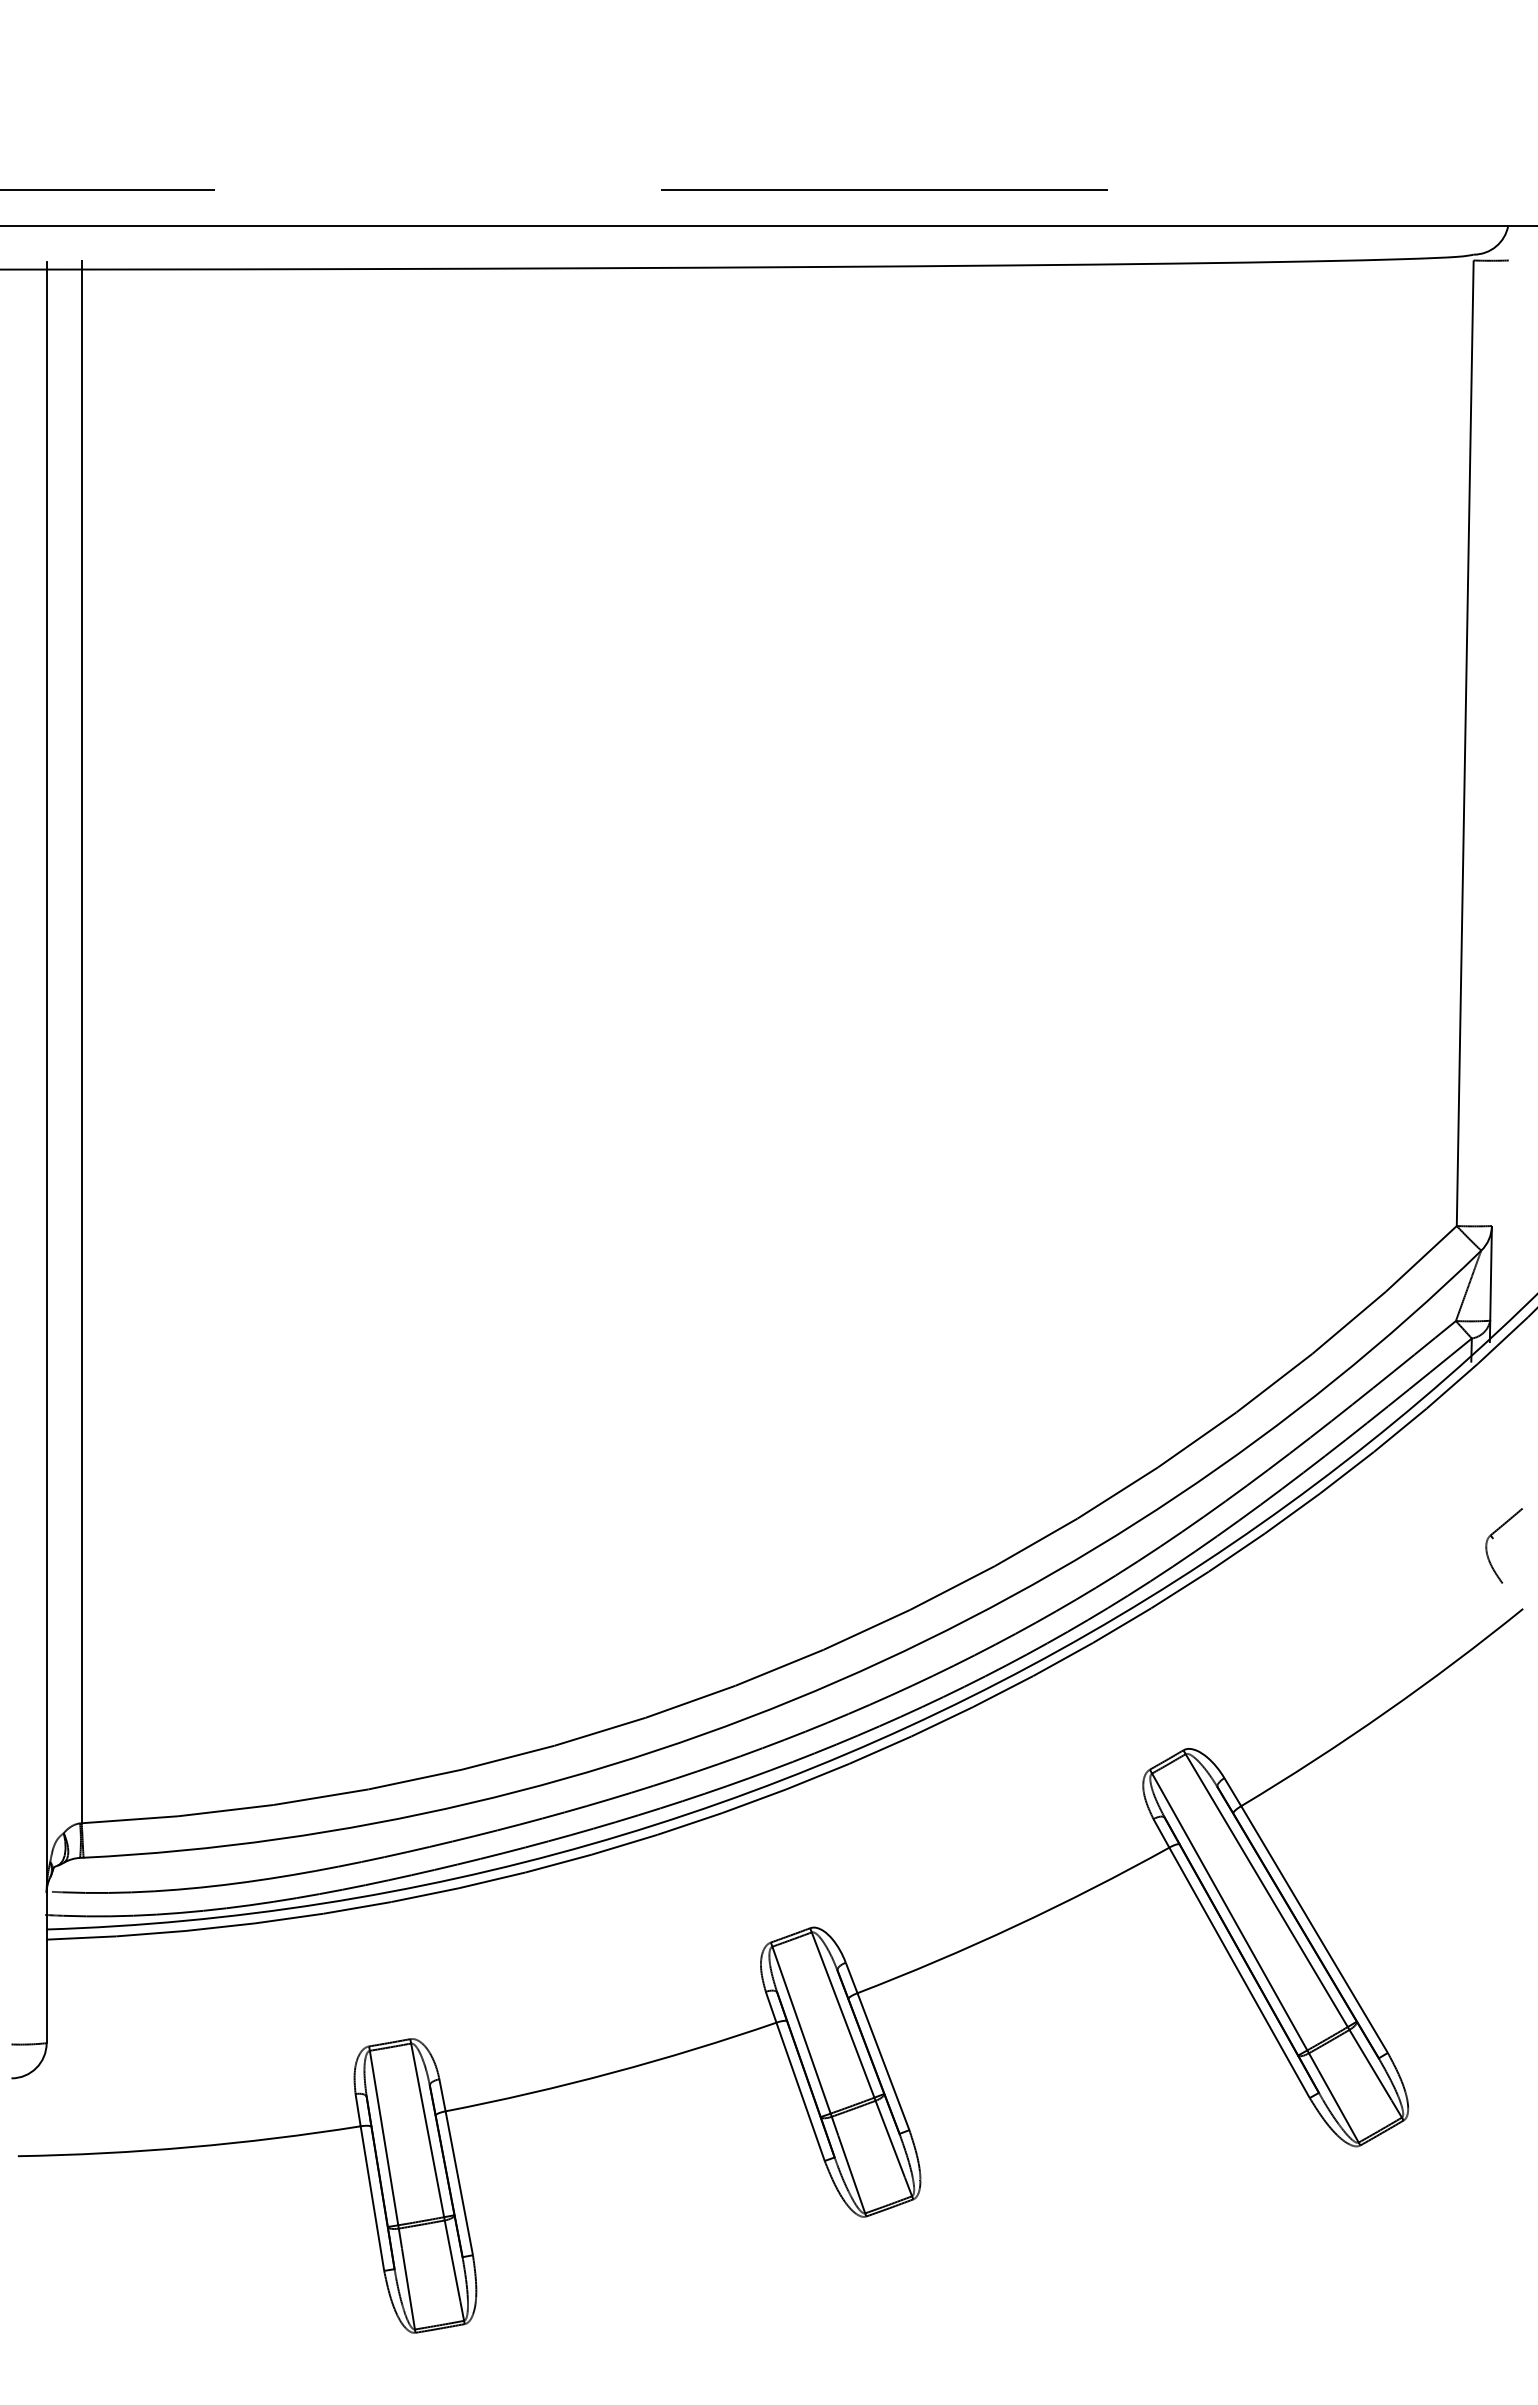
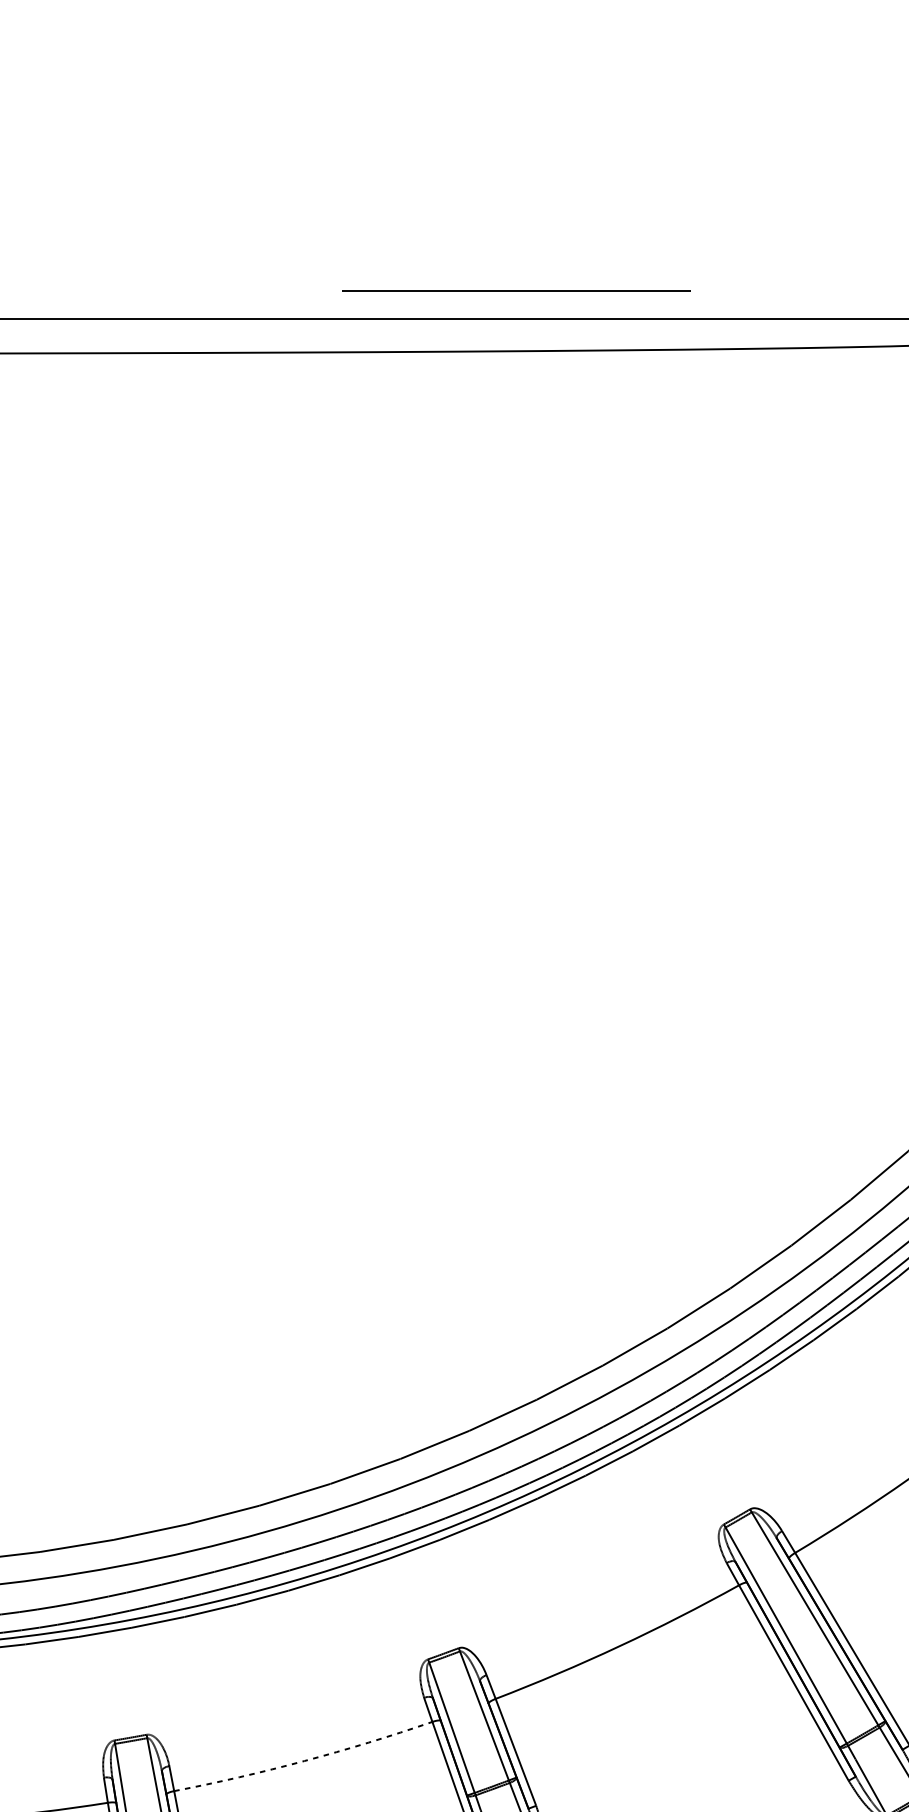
arc: (612, 2072) -> (304, 1760), solid -> dashed

